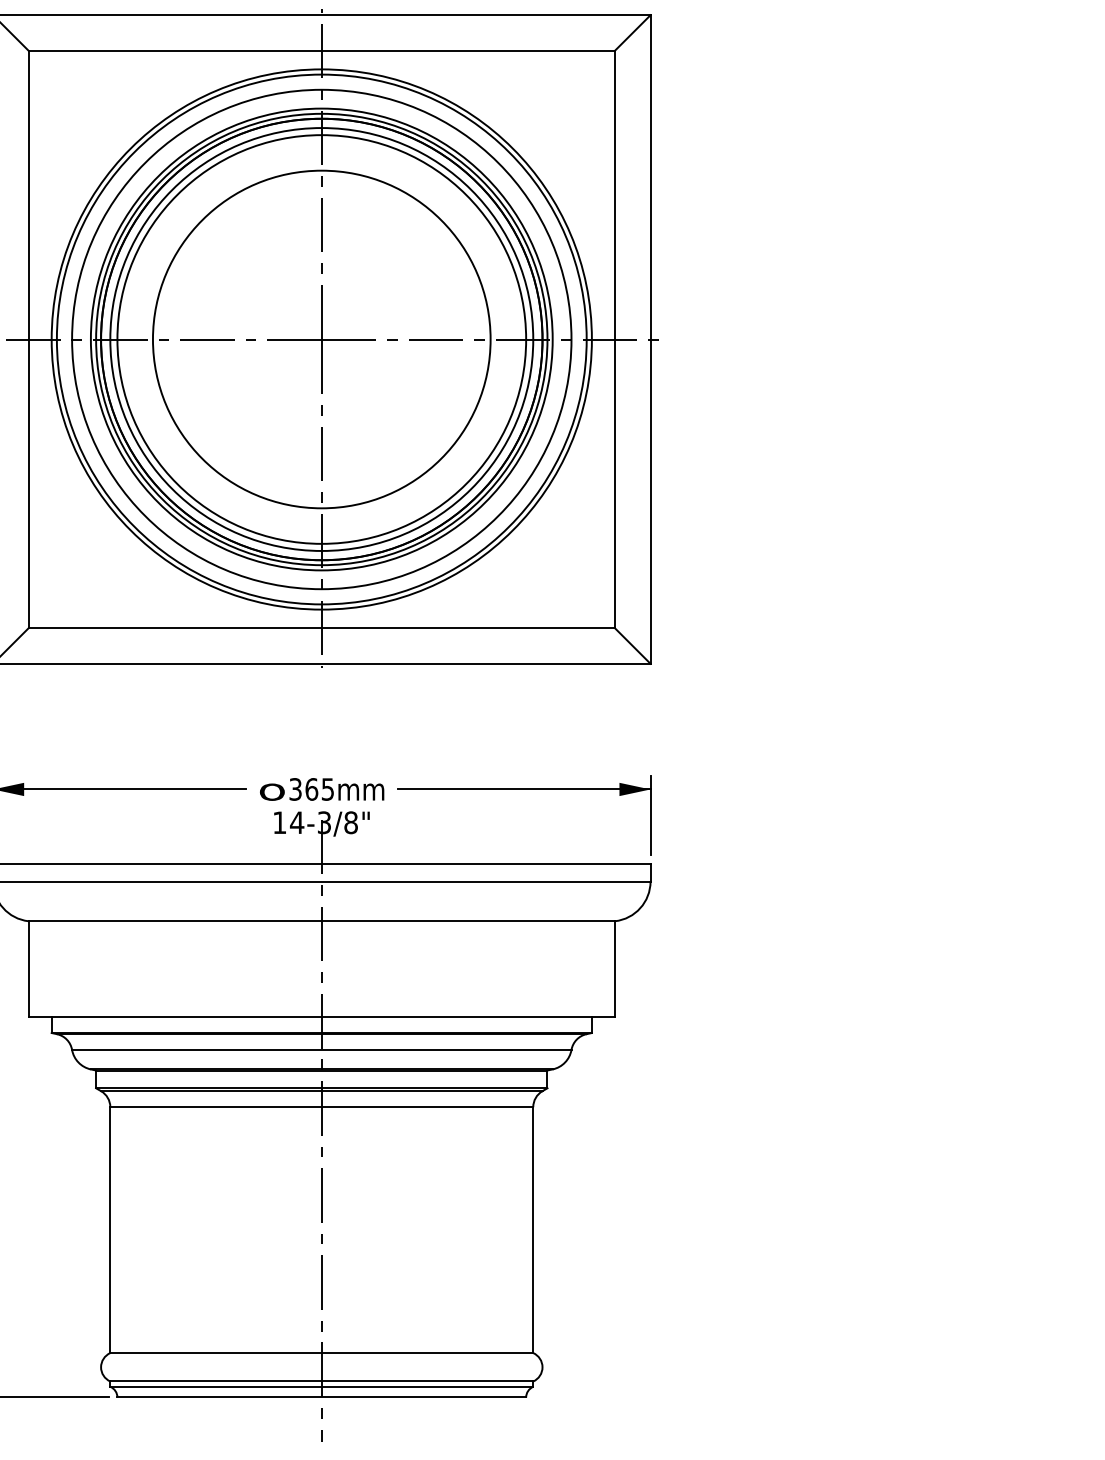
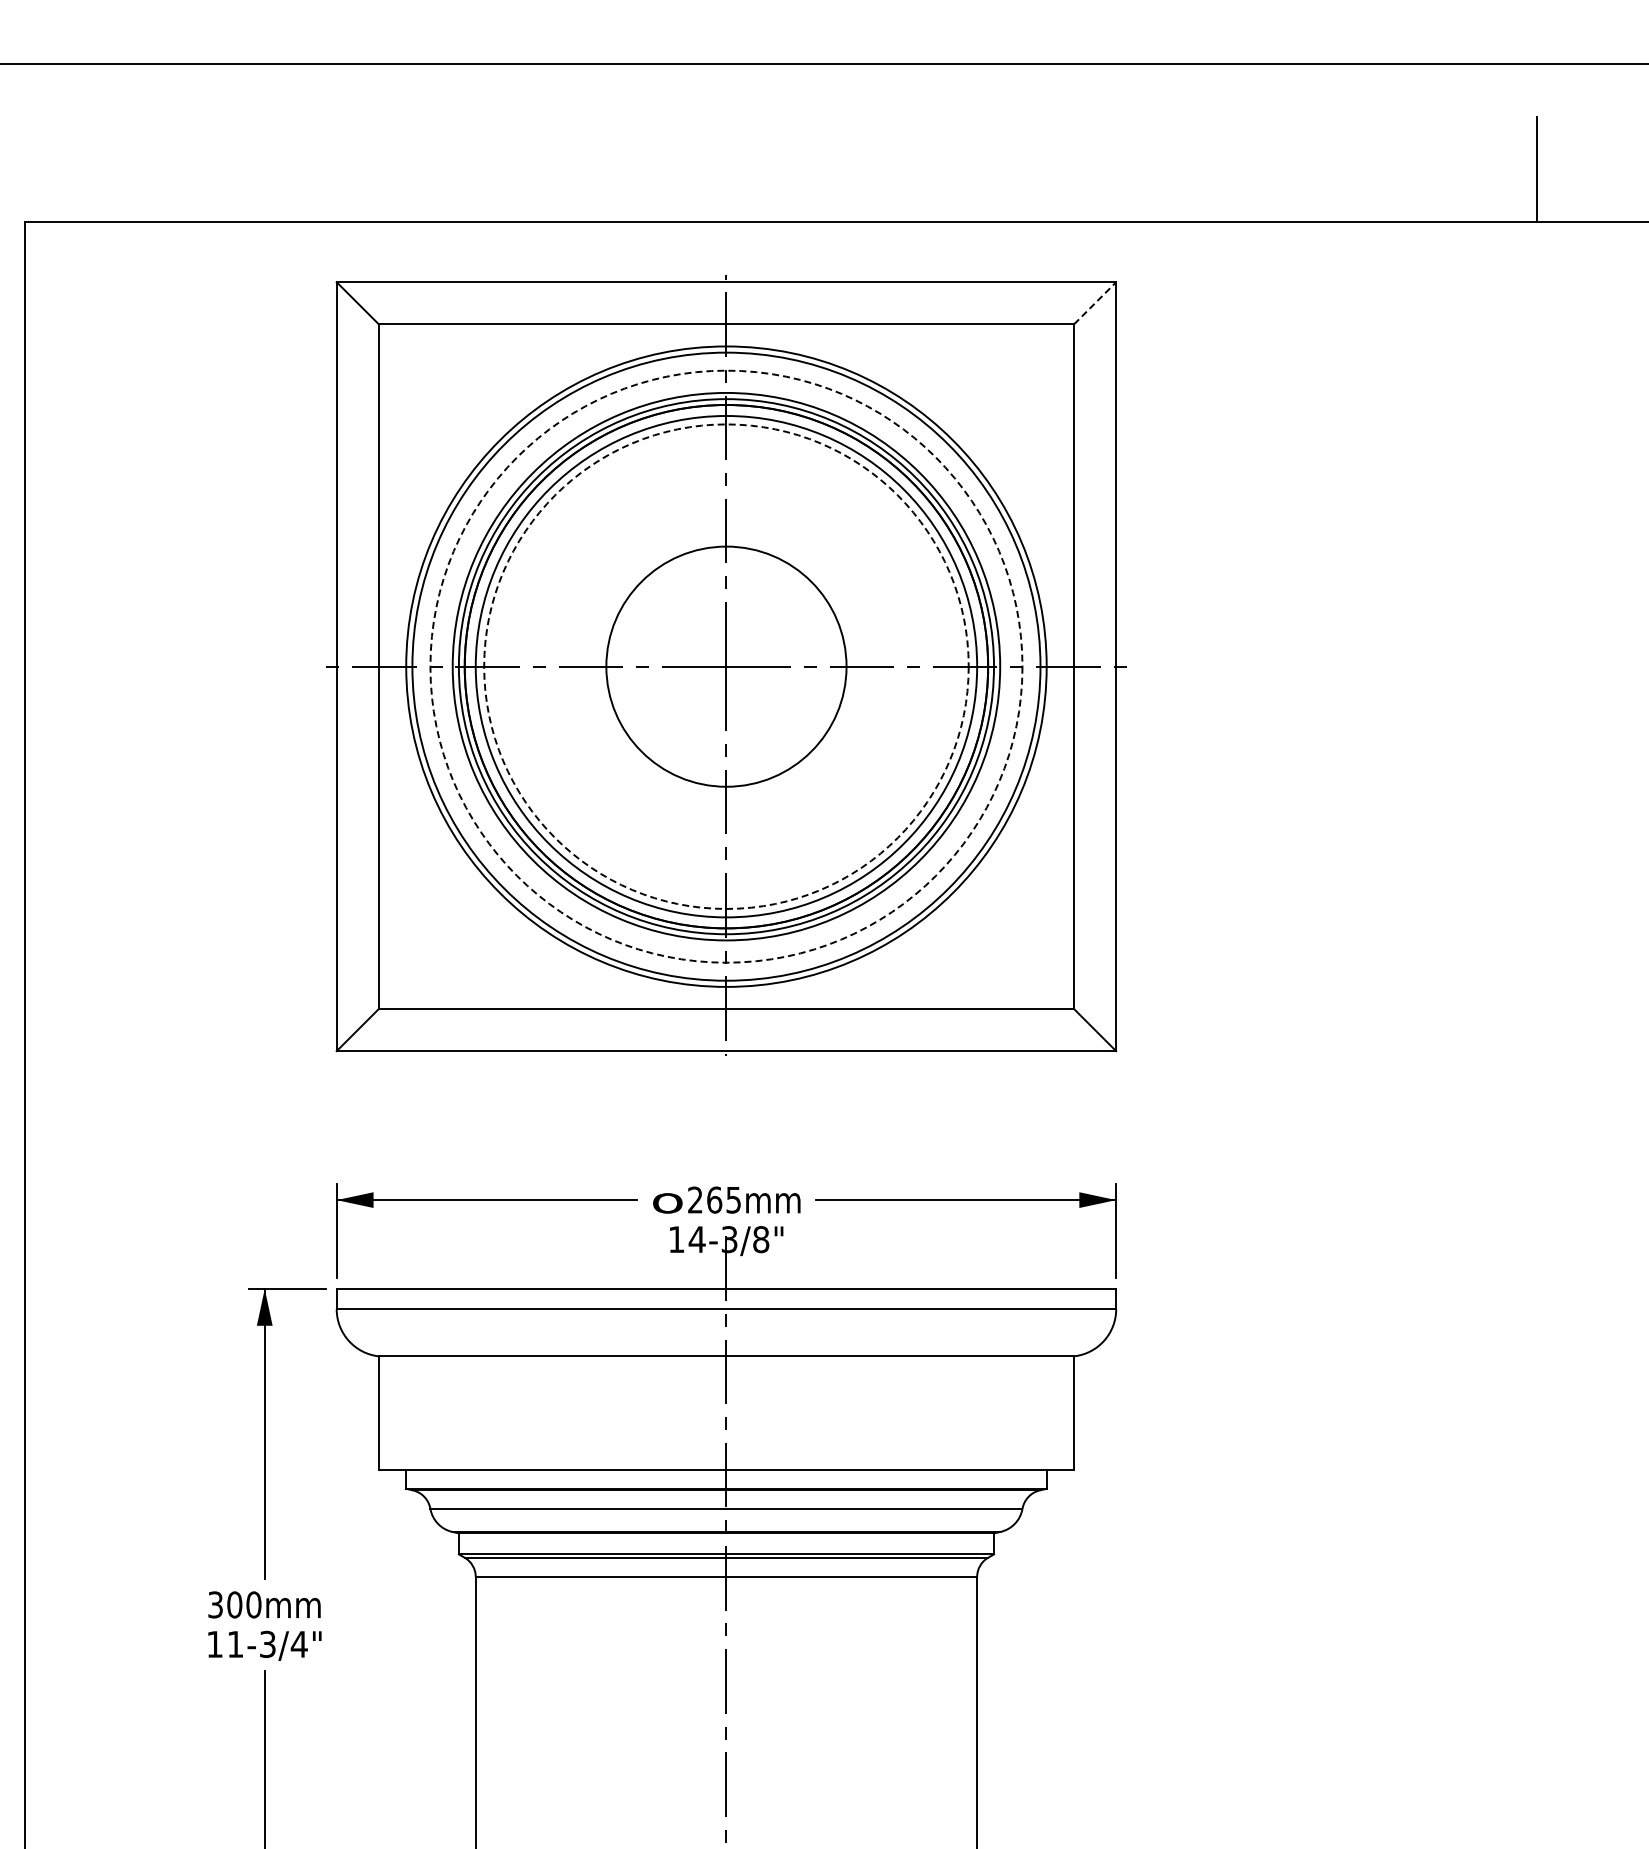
line: (633, 33) -> (1095, 303), solid -> dashed
circle: (321, 339) -> (726, 666), size x0.6
circle: (321, 339) -> (726, 666), solid -> dashed
circle: (321, 339) -> (726, 666), solid -> dashed
text: (295, 788) -> (695, 1199), 365 -> 265

